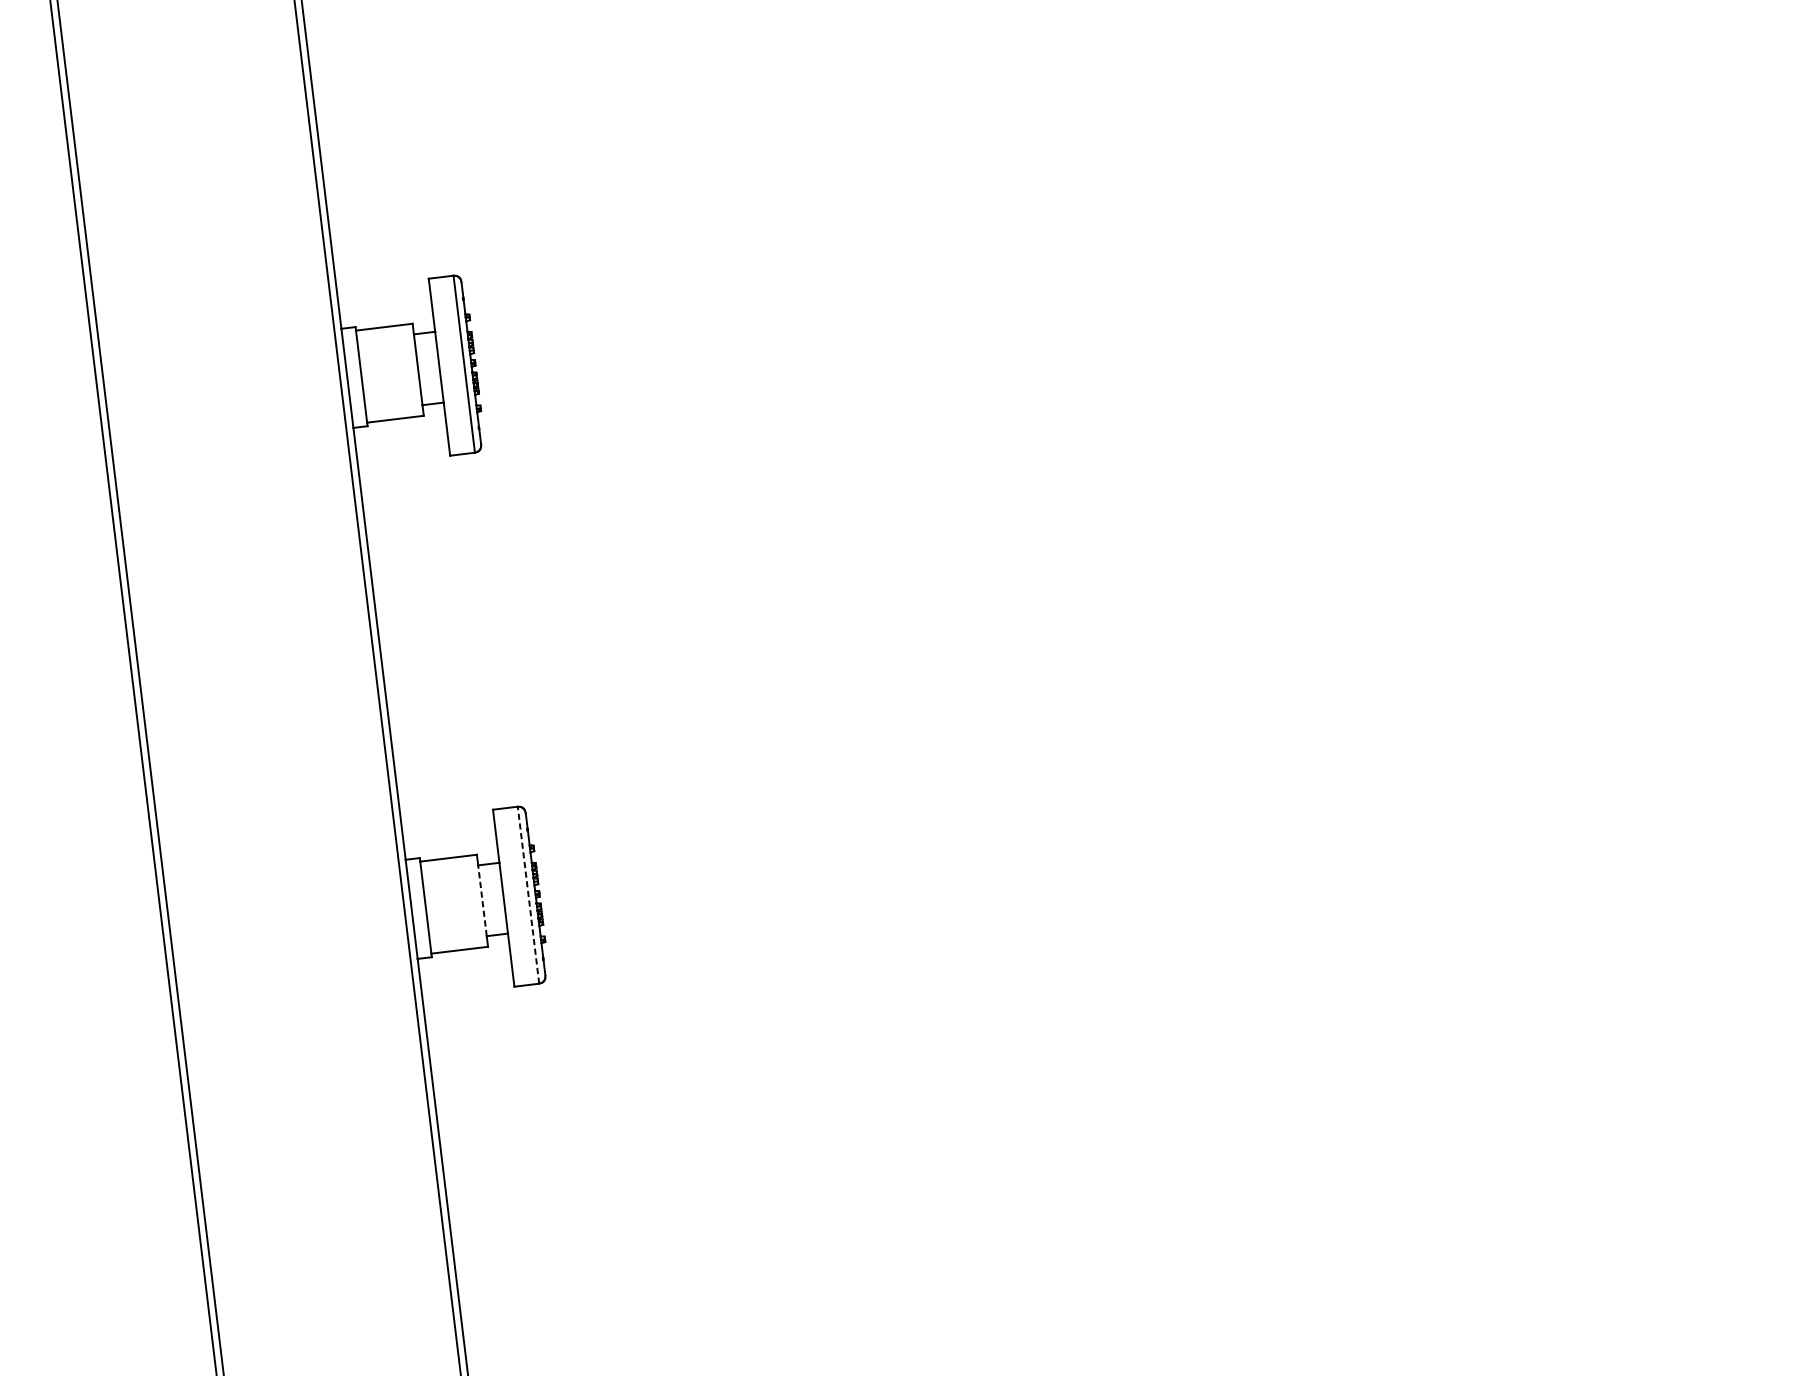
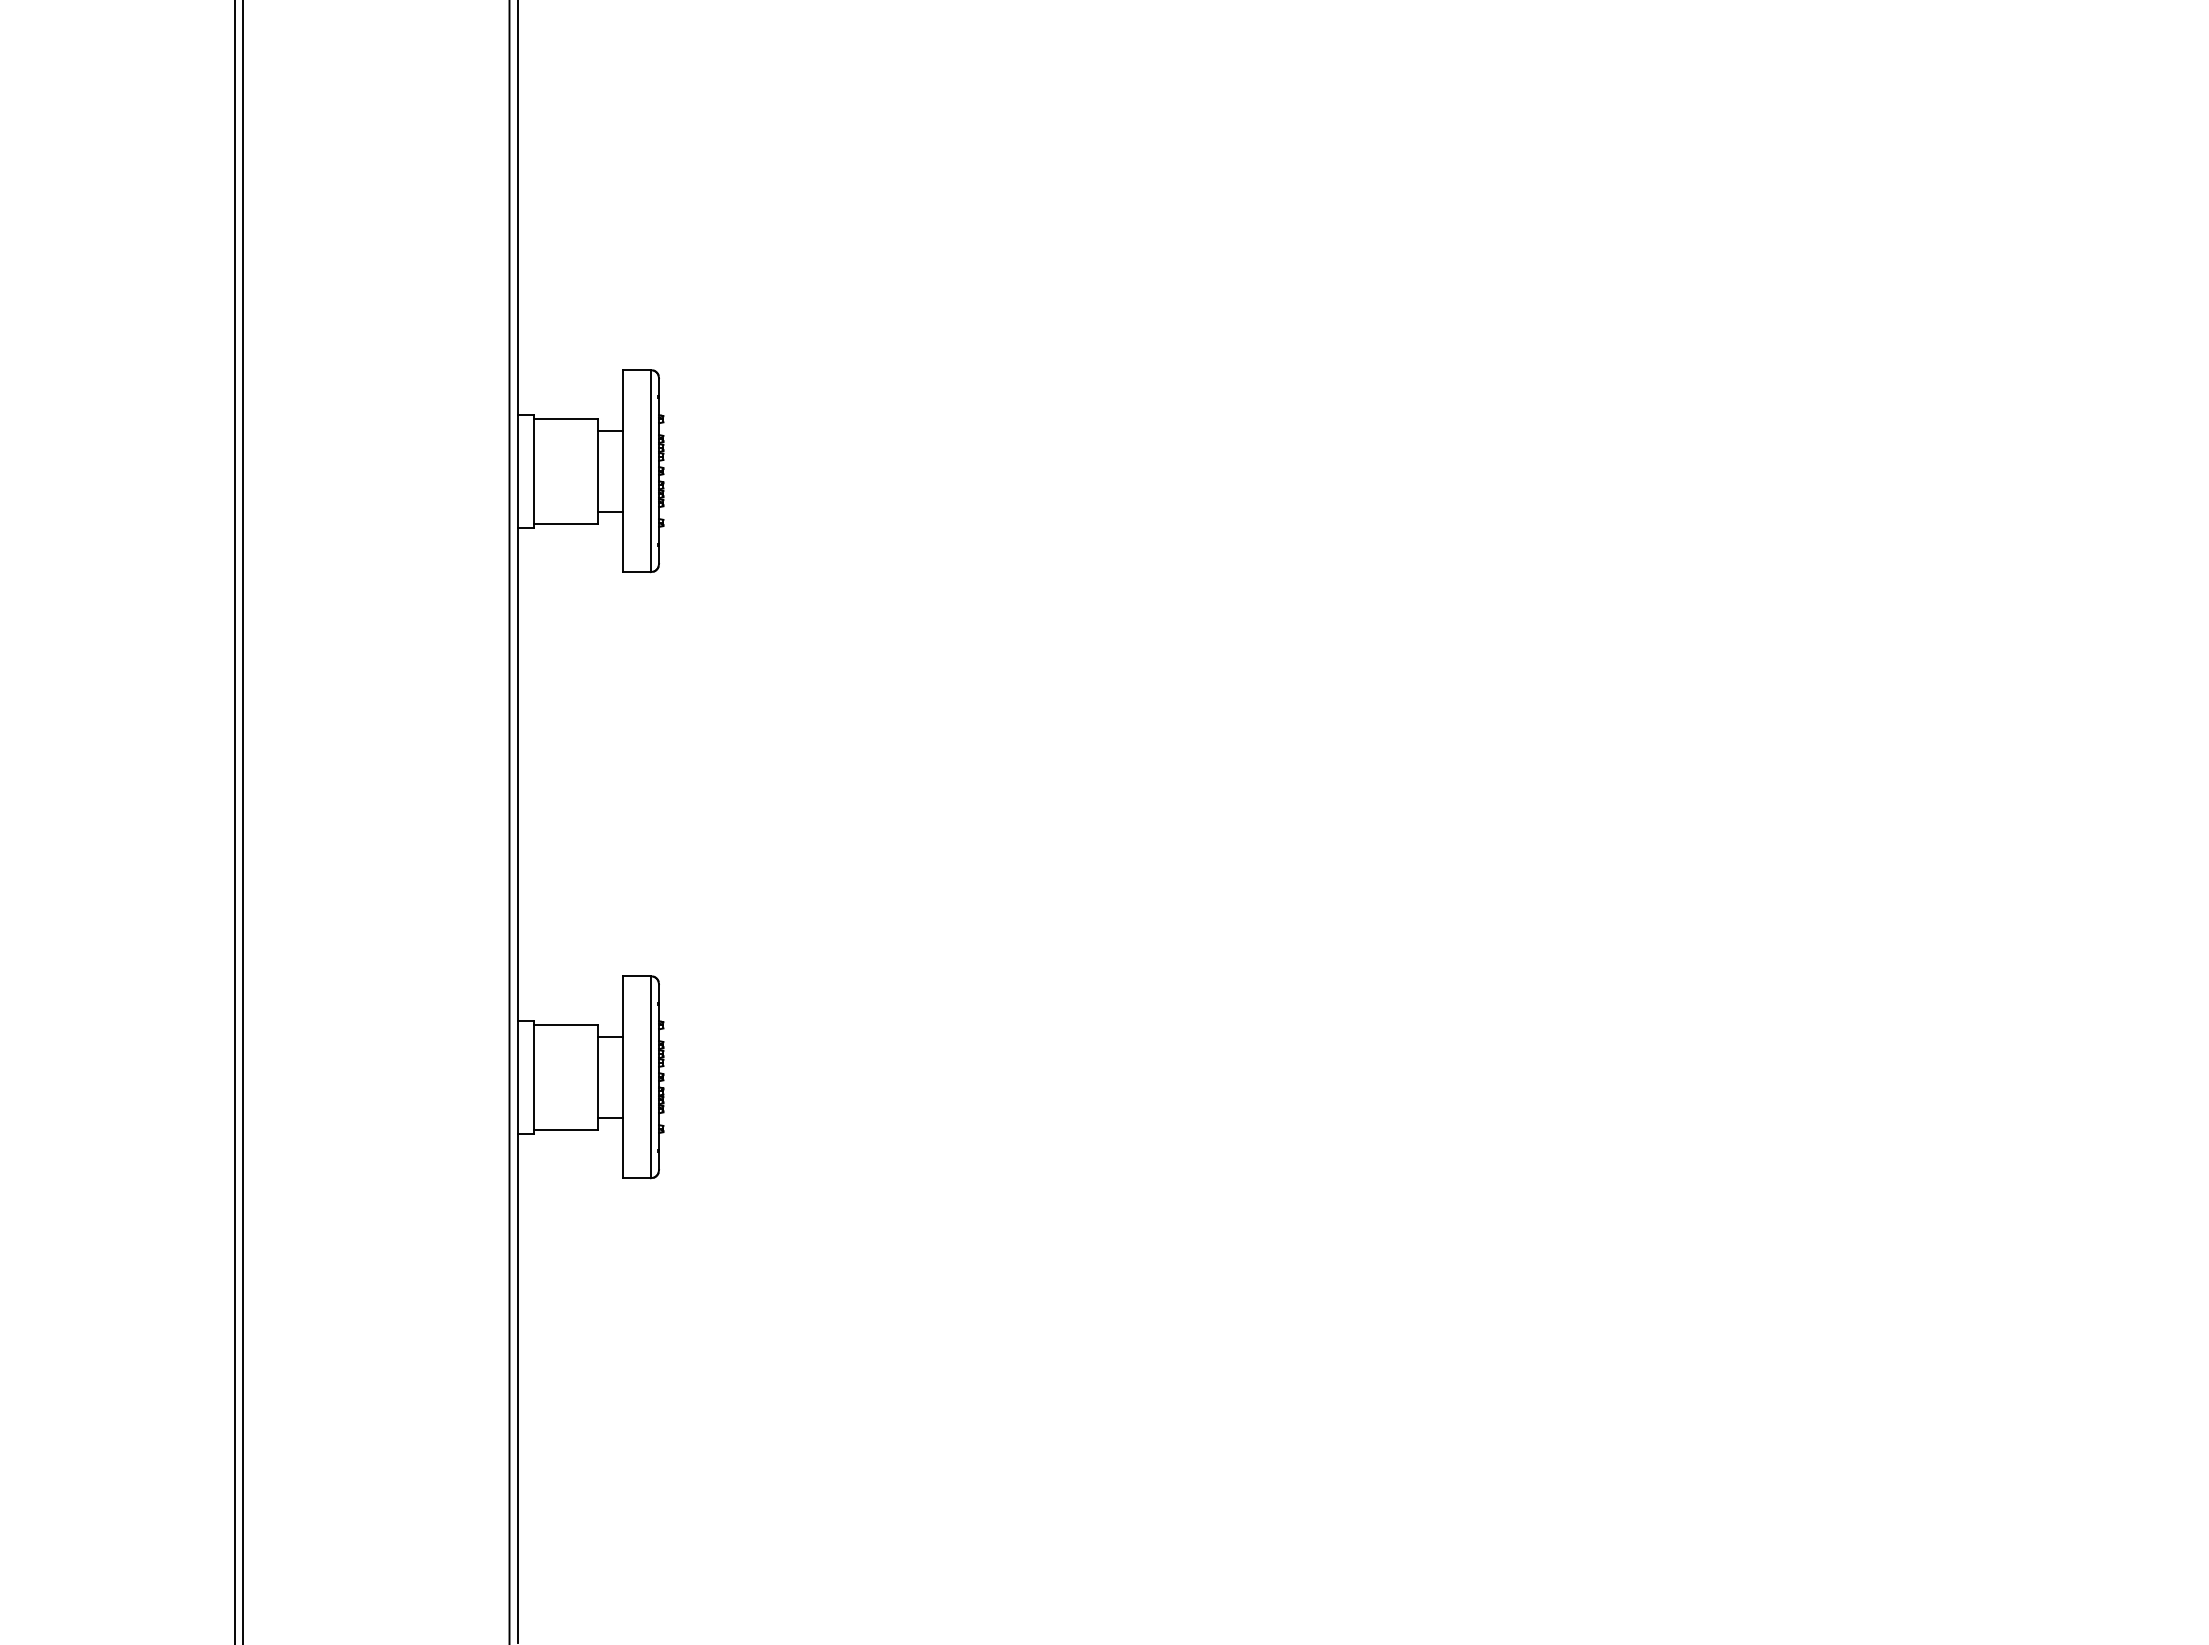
line: (528, 894) -> (650, 1076), dashed -> solid
line: (482, 900) -> (598, 1076), dashed -> solid

